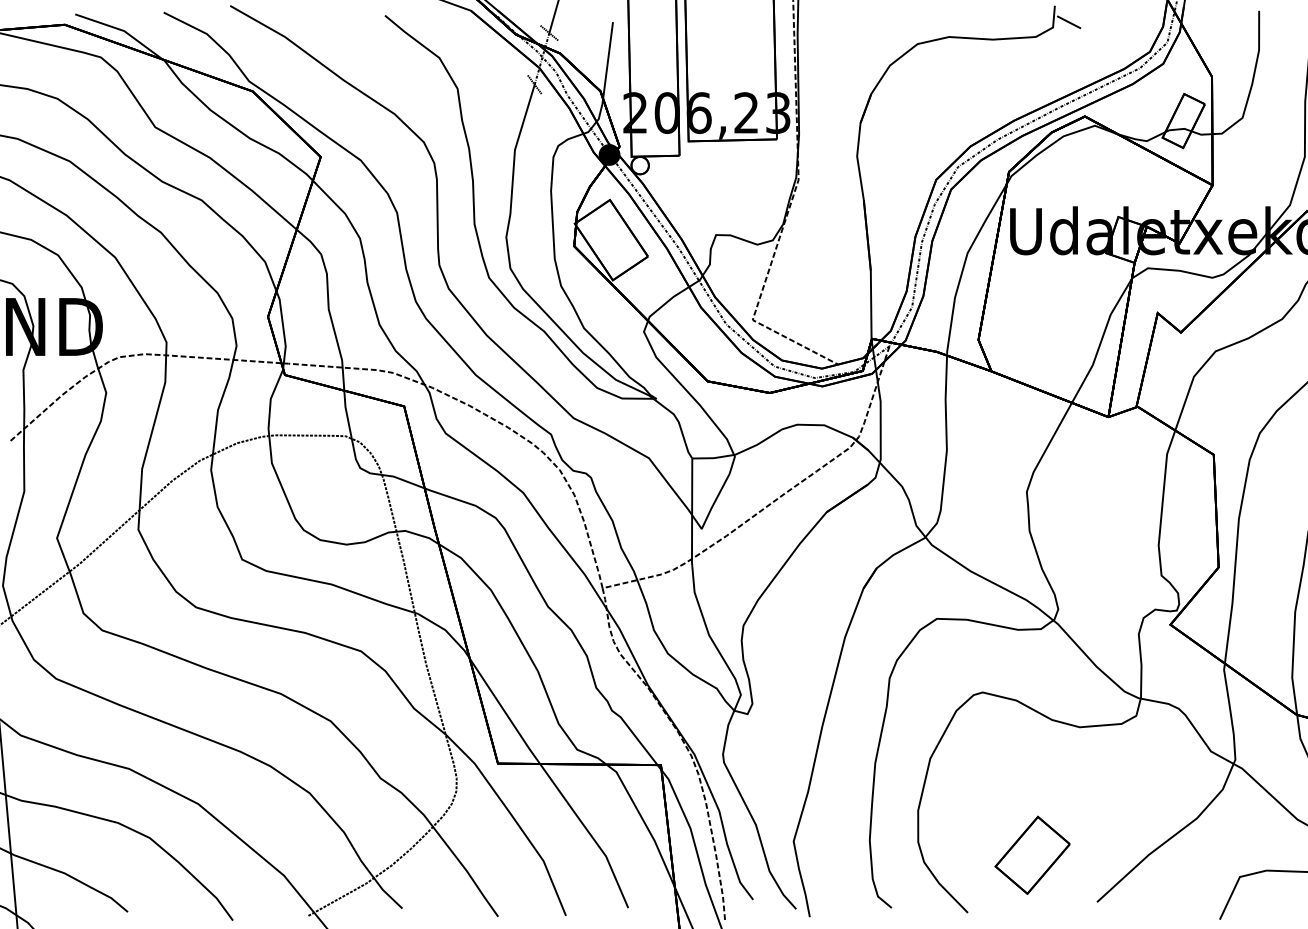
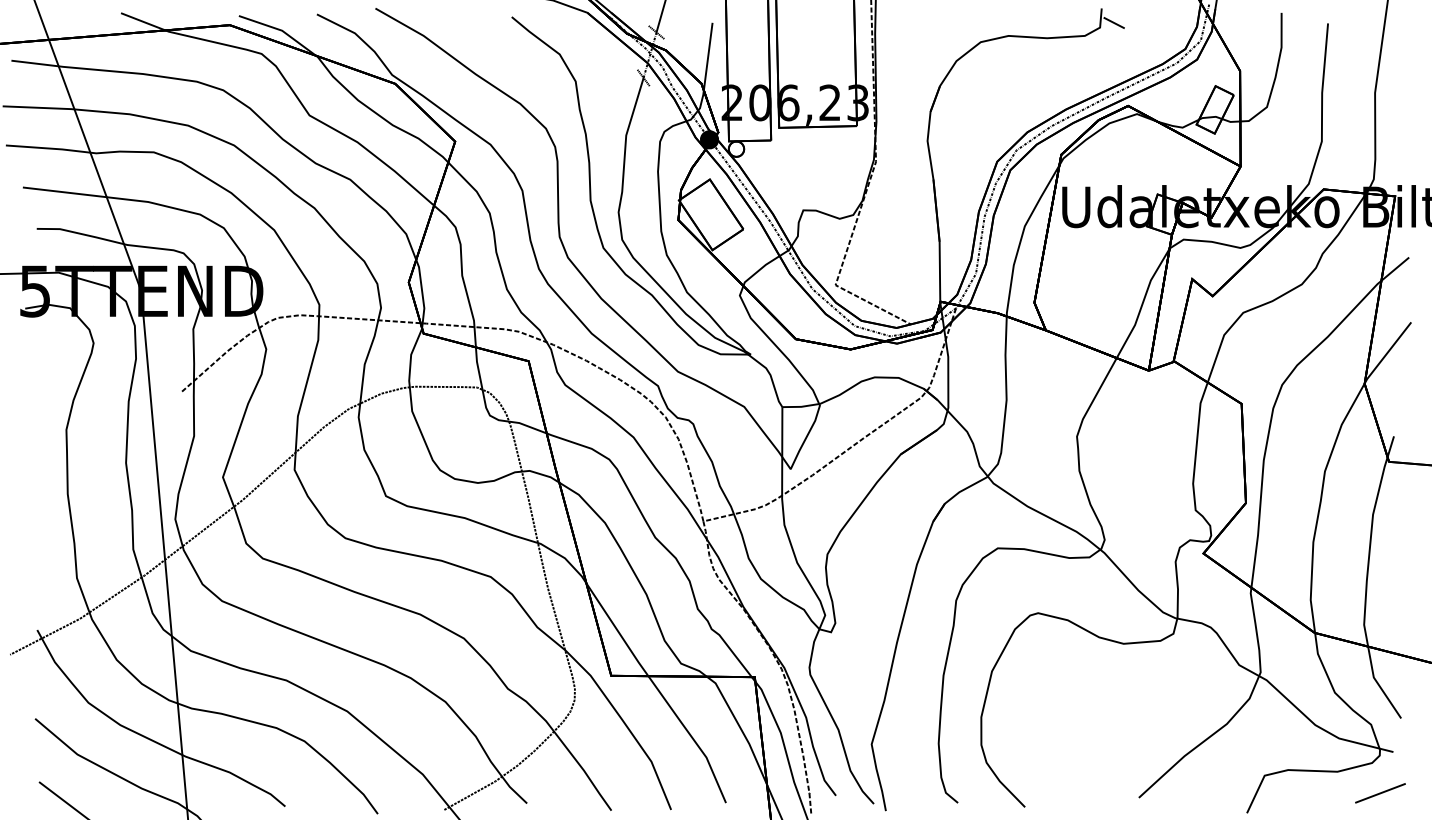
part: (1031, 855) -> (1081, 756), removed

